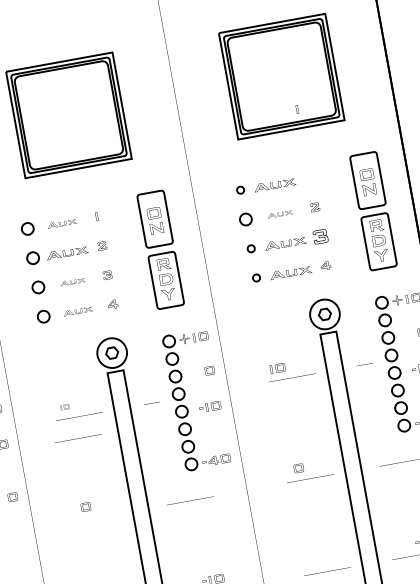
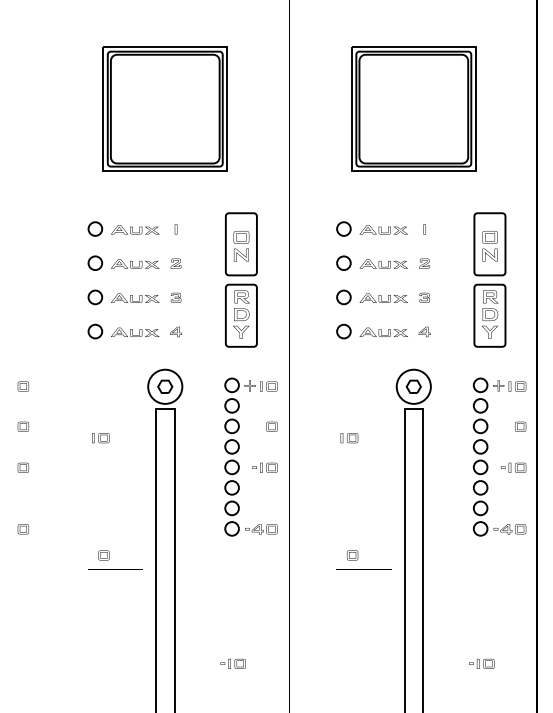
part: (297, 109) -> (424, 229), moved
circle: (240, 189) -> (343, 228), size x1.67
part: (279, 213) -> (383, 263), size x1.67
part: (62, 223) -> (135, 229), size x1.43
part: (320, 236) -> (424, 297), size x0.62
circle: (250, 248) -> (343, 297), size x1.67
circle: (256, 278) -> (343, 331), size x1.67
part: (72, 281) -> (135, 297), size x1.67
part: (78, 310) -> (135, 331), size x1.43
part: (64, 407) -> (100, 438), size x1.67
line: (78, 438) -> (115, 569), moved

